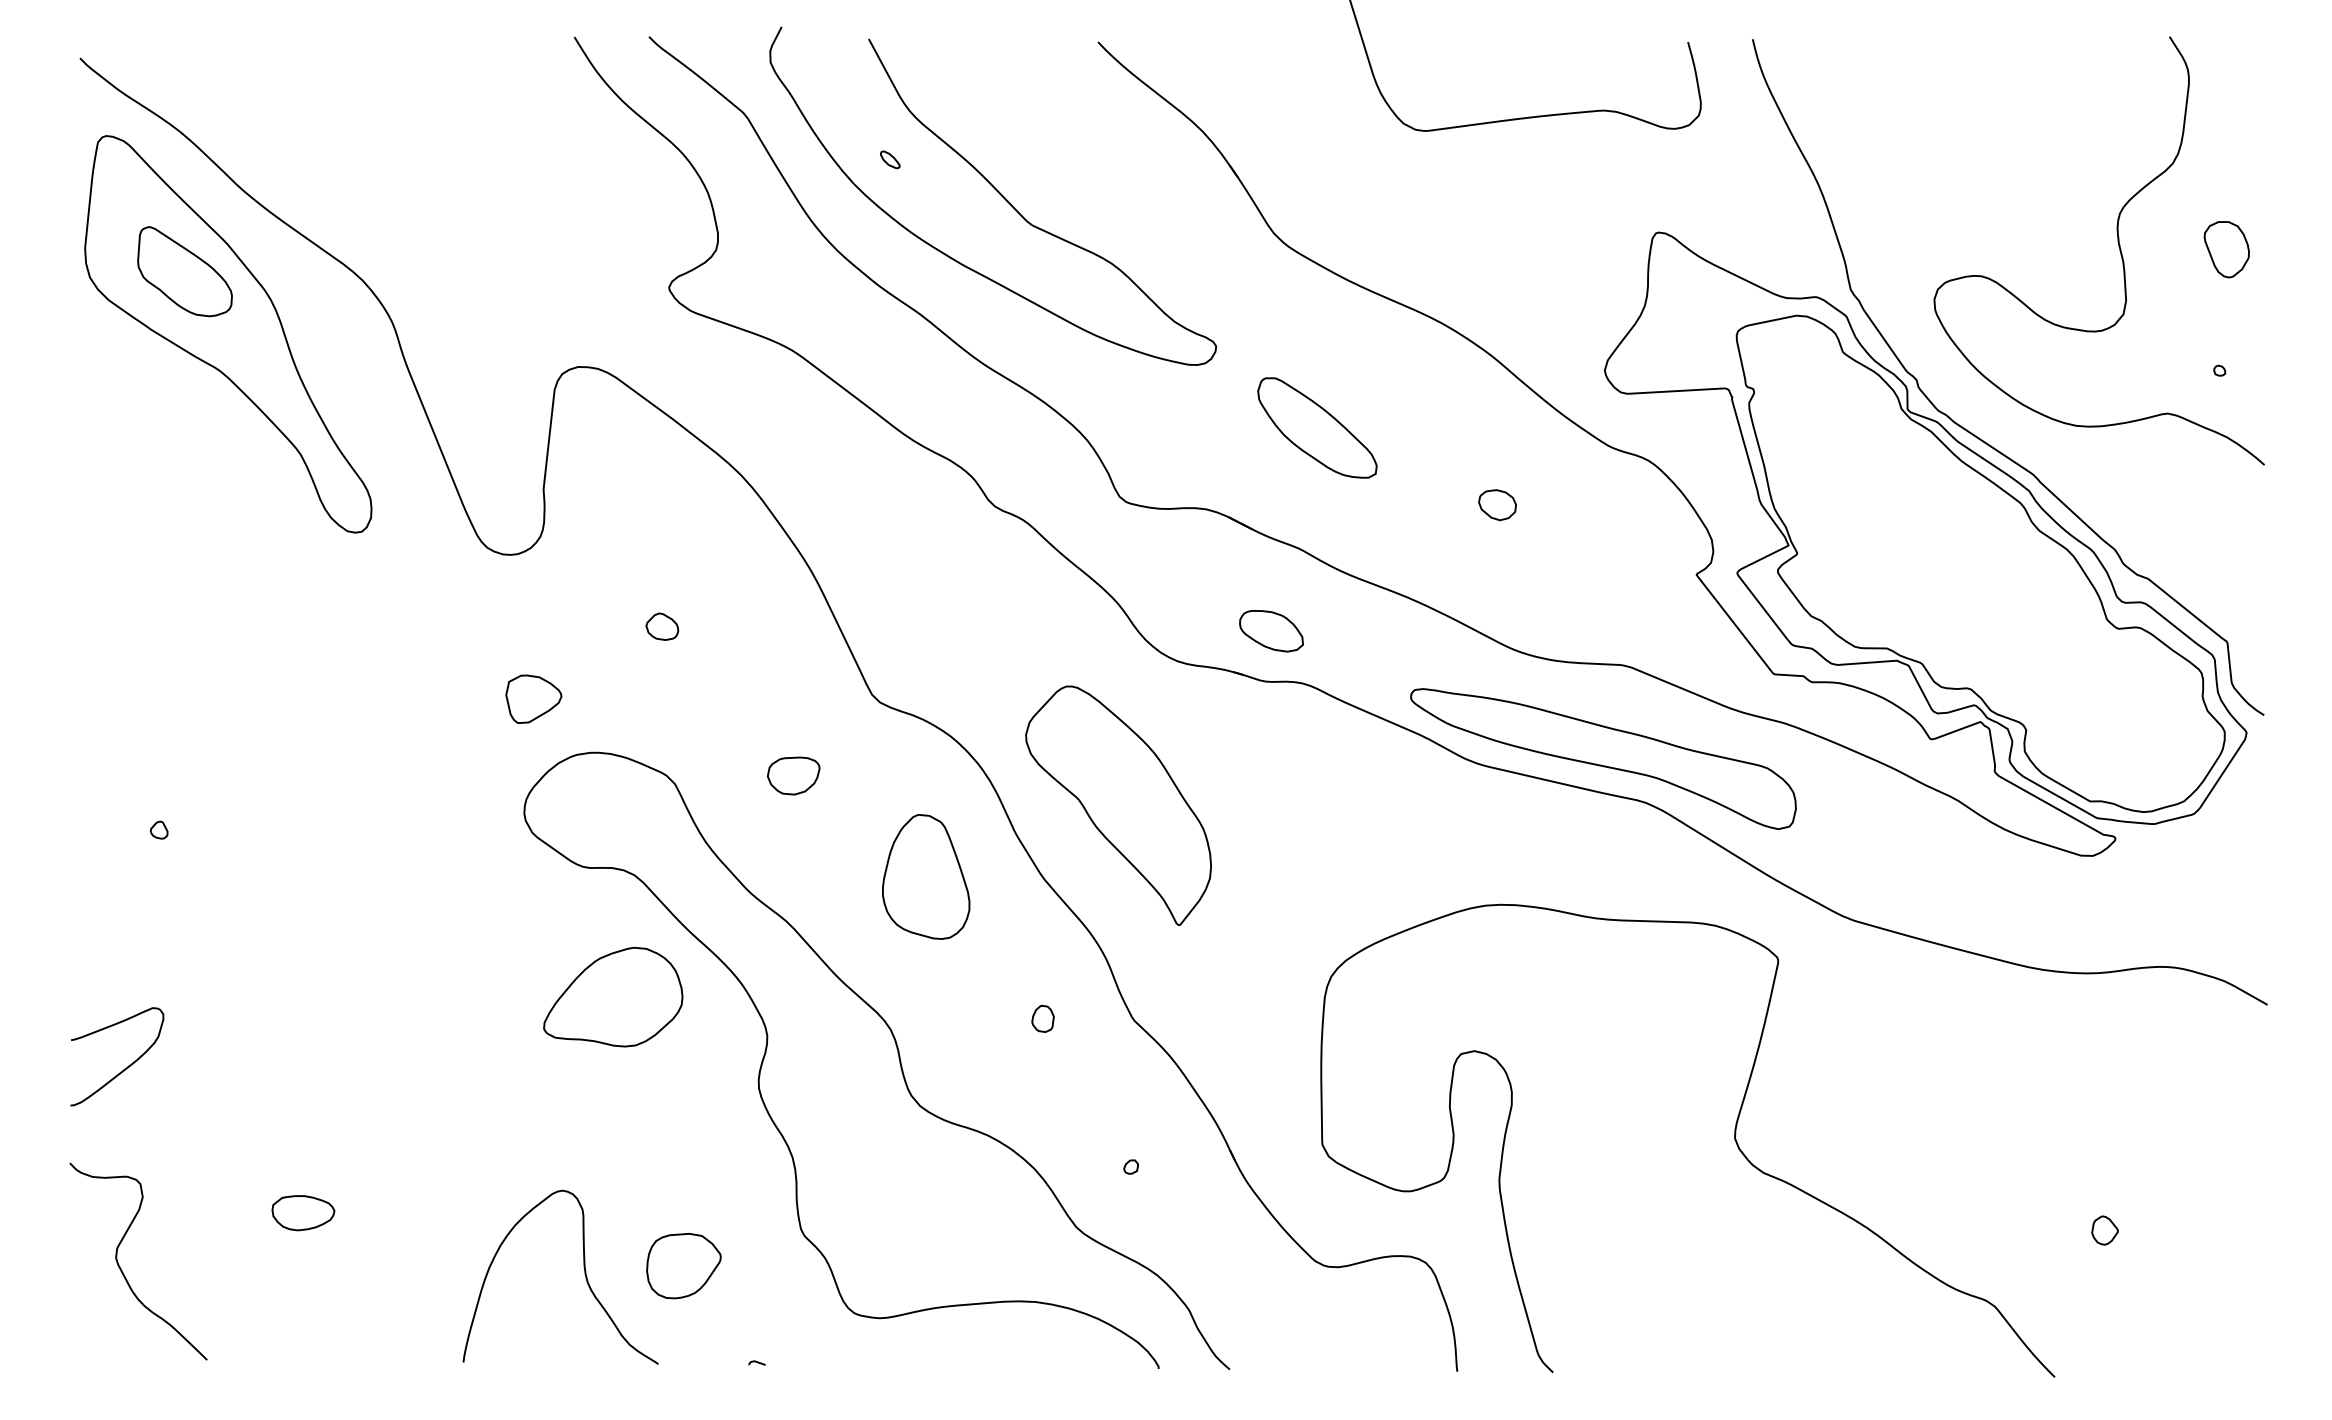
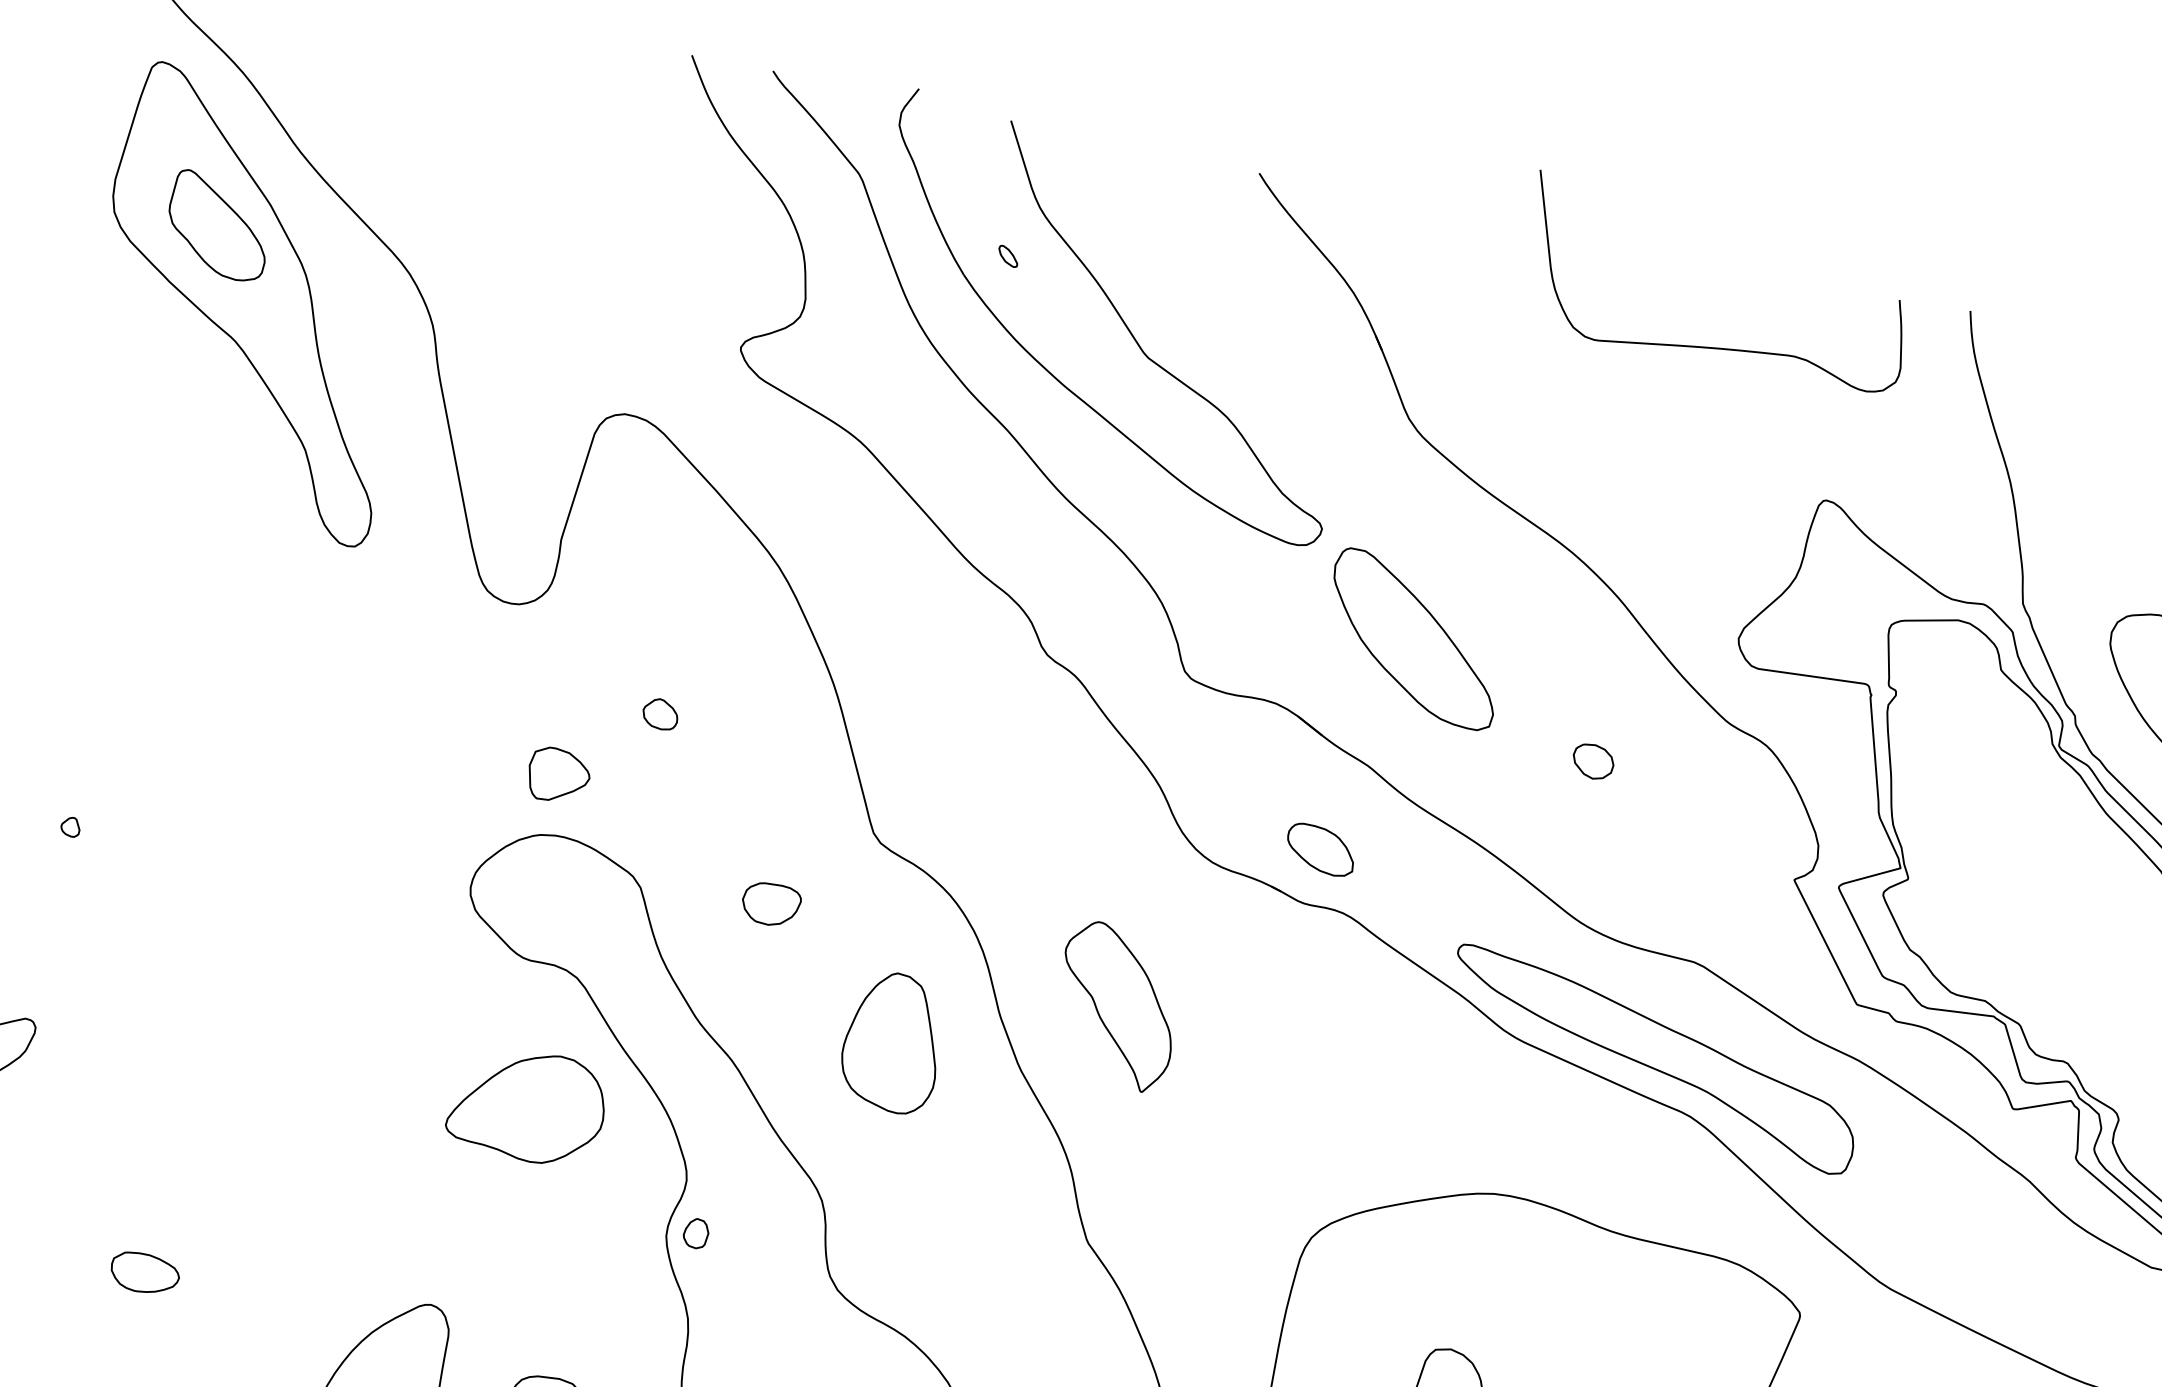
part: (1317, 427) -> (1414, 638), size x1.4
part: (533, 698) -> (558, 774), moved
part: (1118, 805) -> (1117, 1006), size x0.6
part: (1042, 1018) -> (695, 1233), moved

